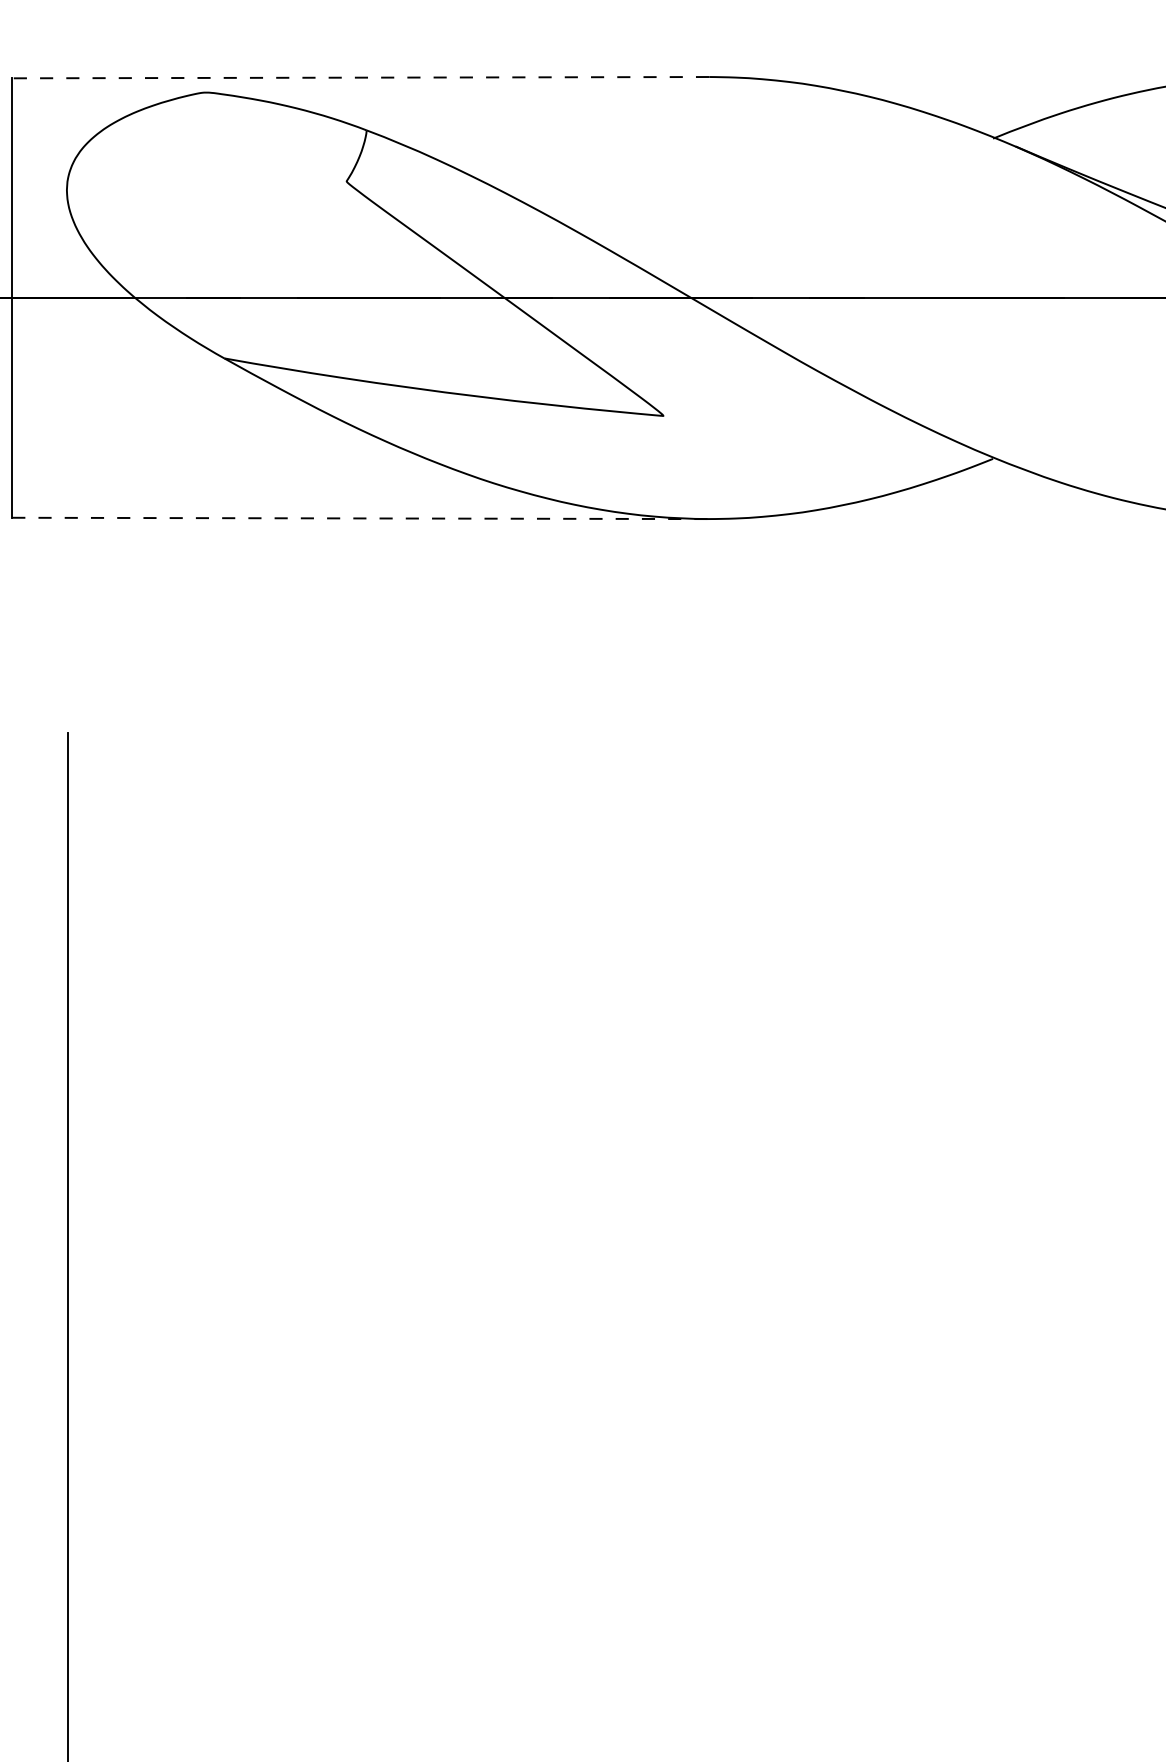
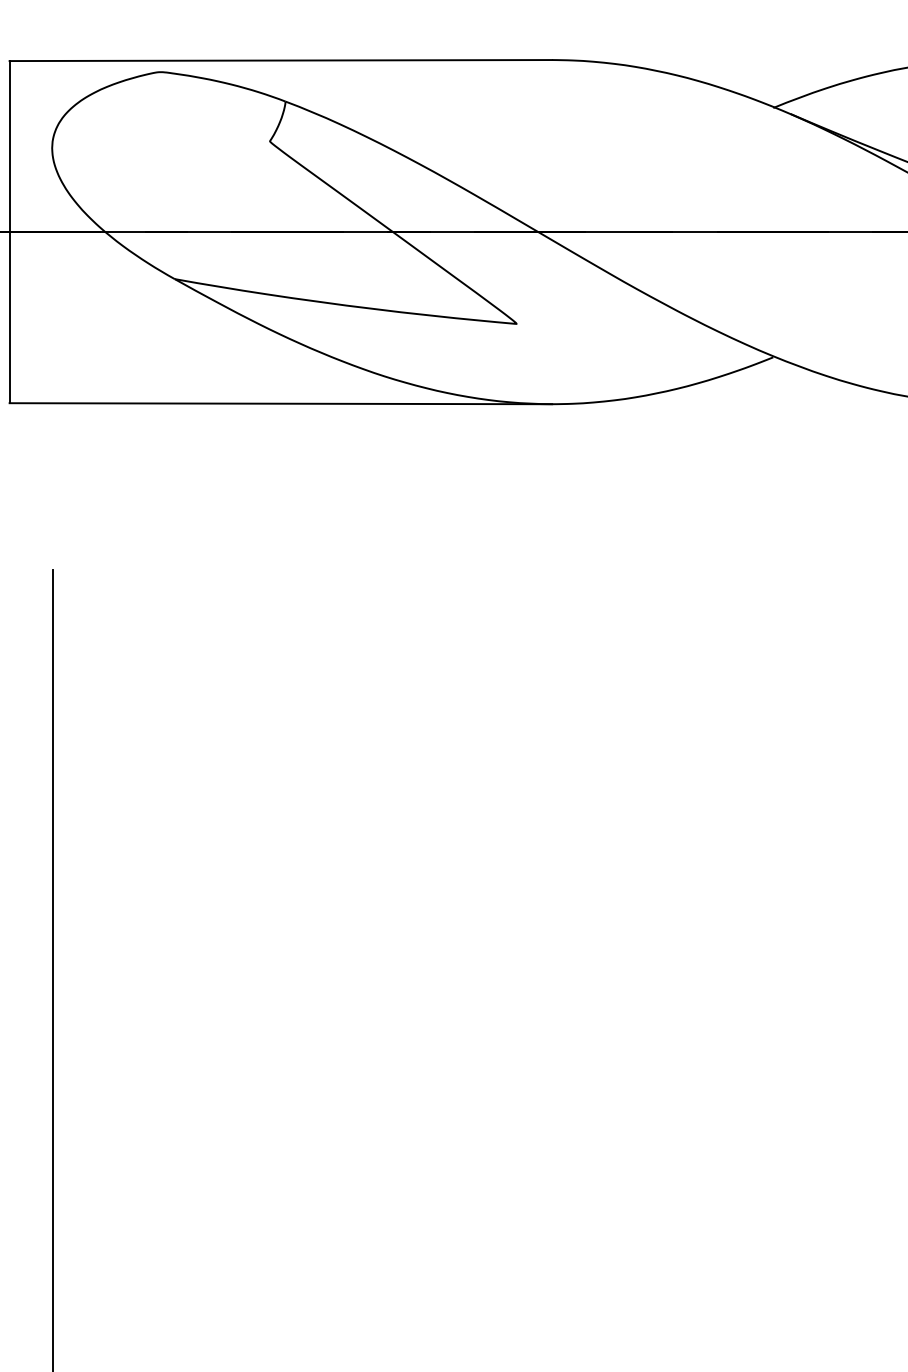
line: (360, 77) -> (280, 60), dashed -> solid
line: (361, 518) -> (281, 403), dashed -> solid

